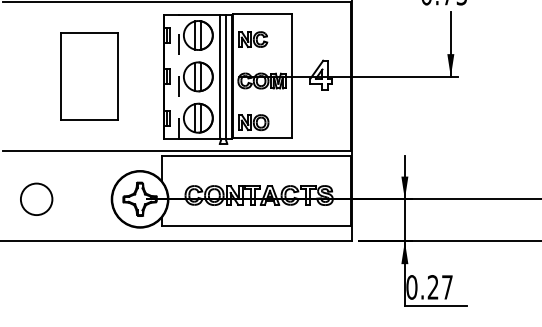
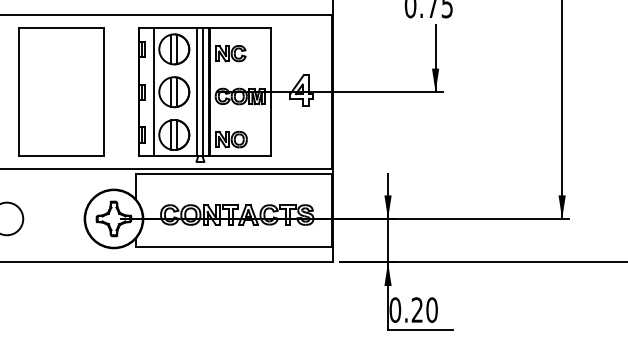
part: (89, 76) -> (61, 91), size x1.43
line: (178, 76) -> (153, 91), dashed -> solid
text: (446, 286) -> (431, 309), 0.27 -> 0.20

